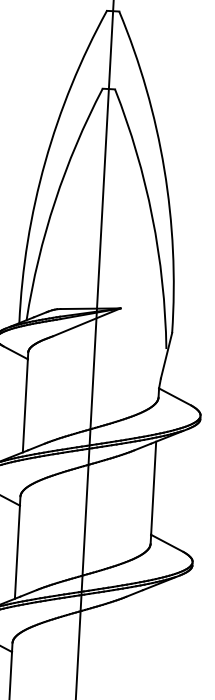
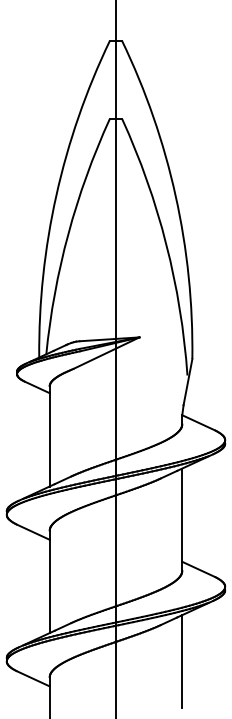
line: (145, 634) -> (182, 661), added

